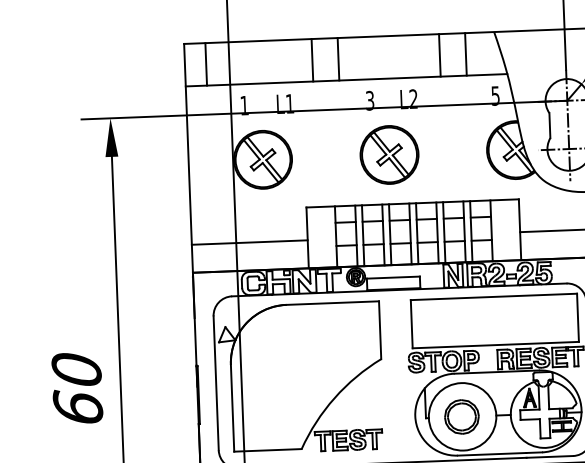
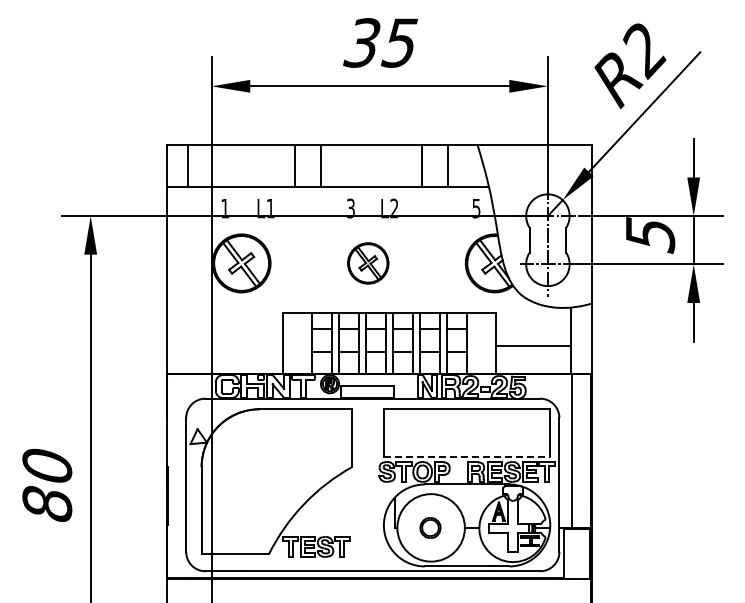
part: (389, 155) -> (368, 263), size x0.7
line: (250, 242) -> (225, 345), removed
line: (496, 345) -> (467, 457), solid -> dashed
text: (78, 407) -> (47, 503), 60 -> 80
part: (461, 416) -> (430, 527), size x0.6

